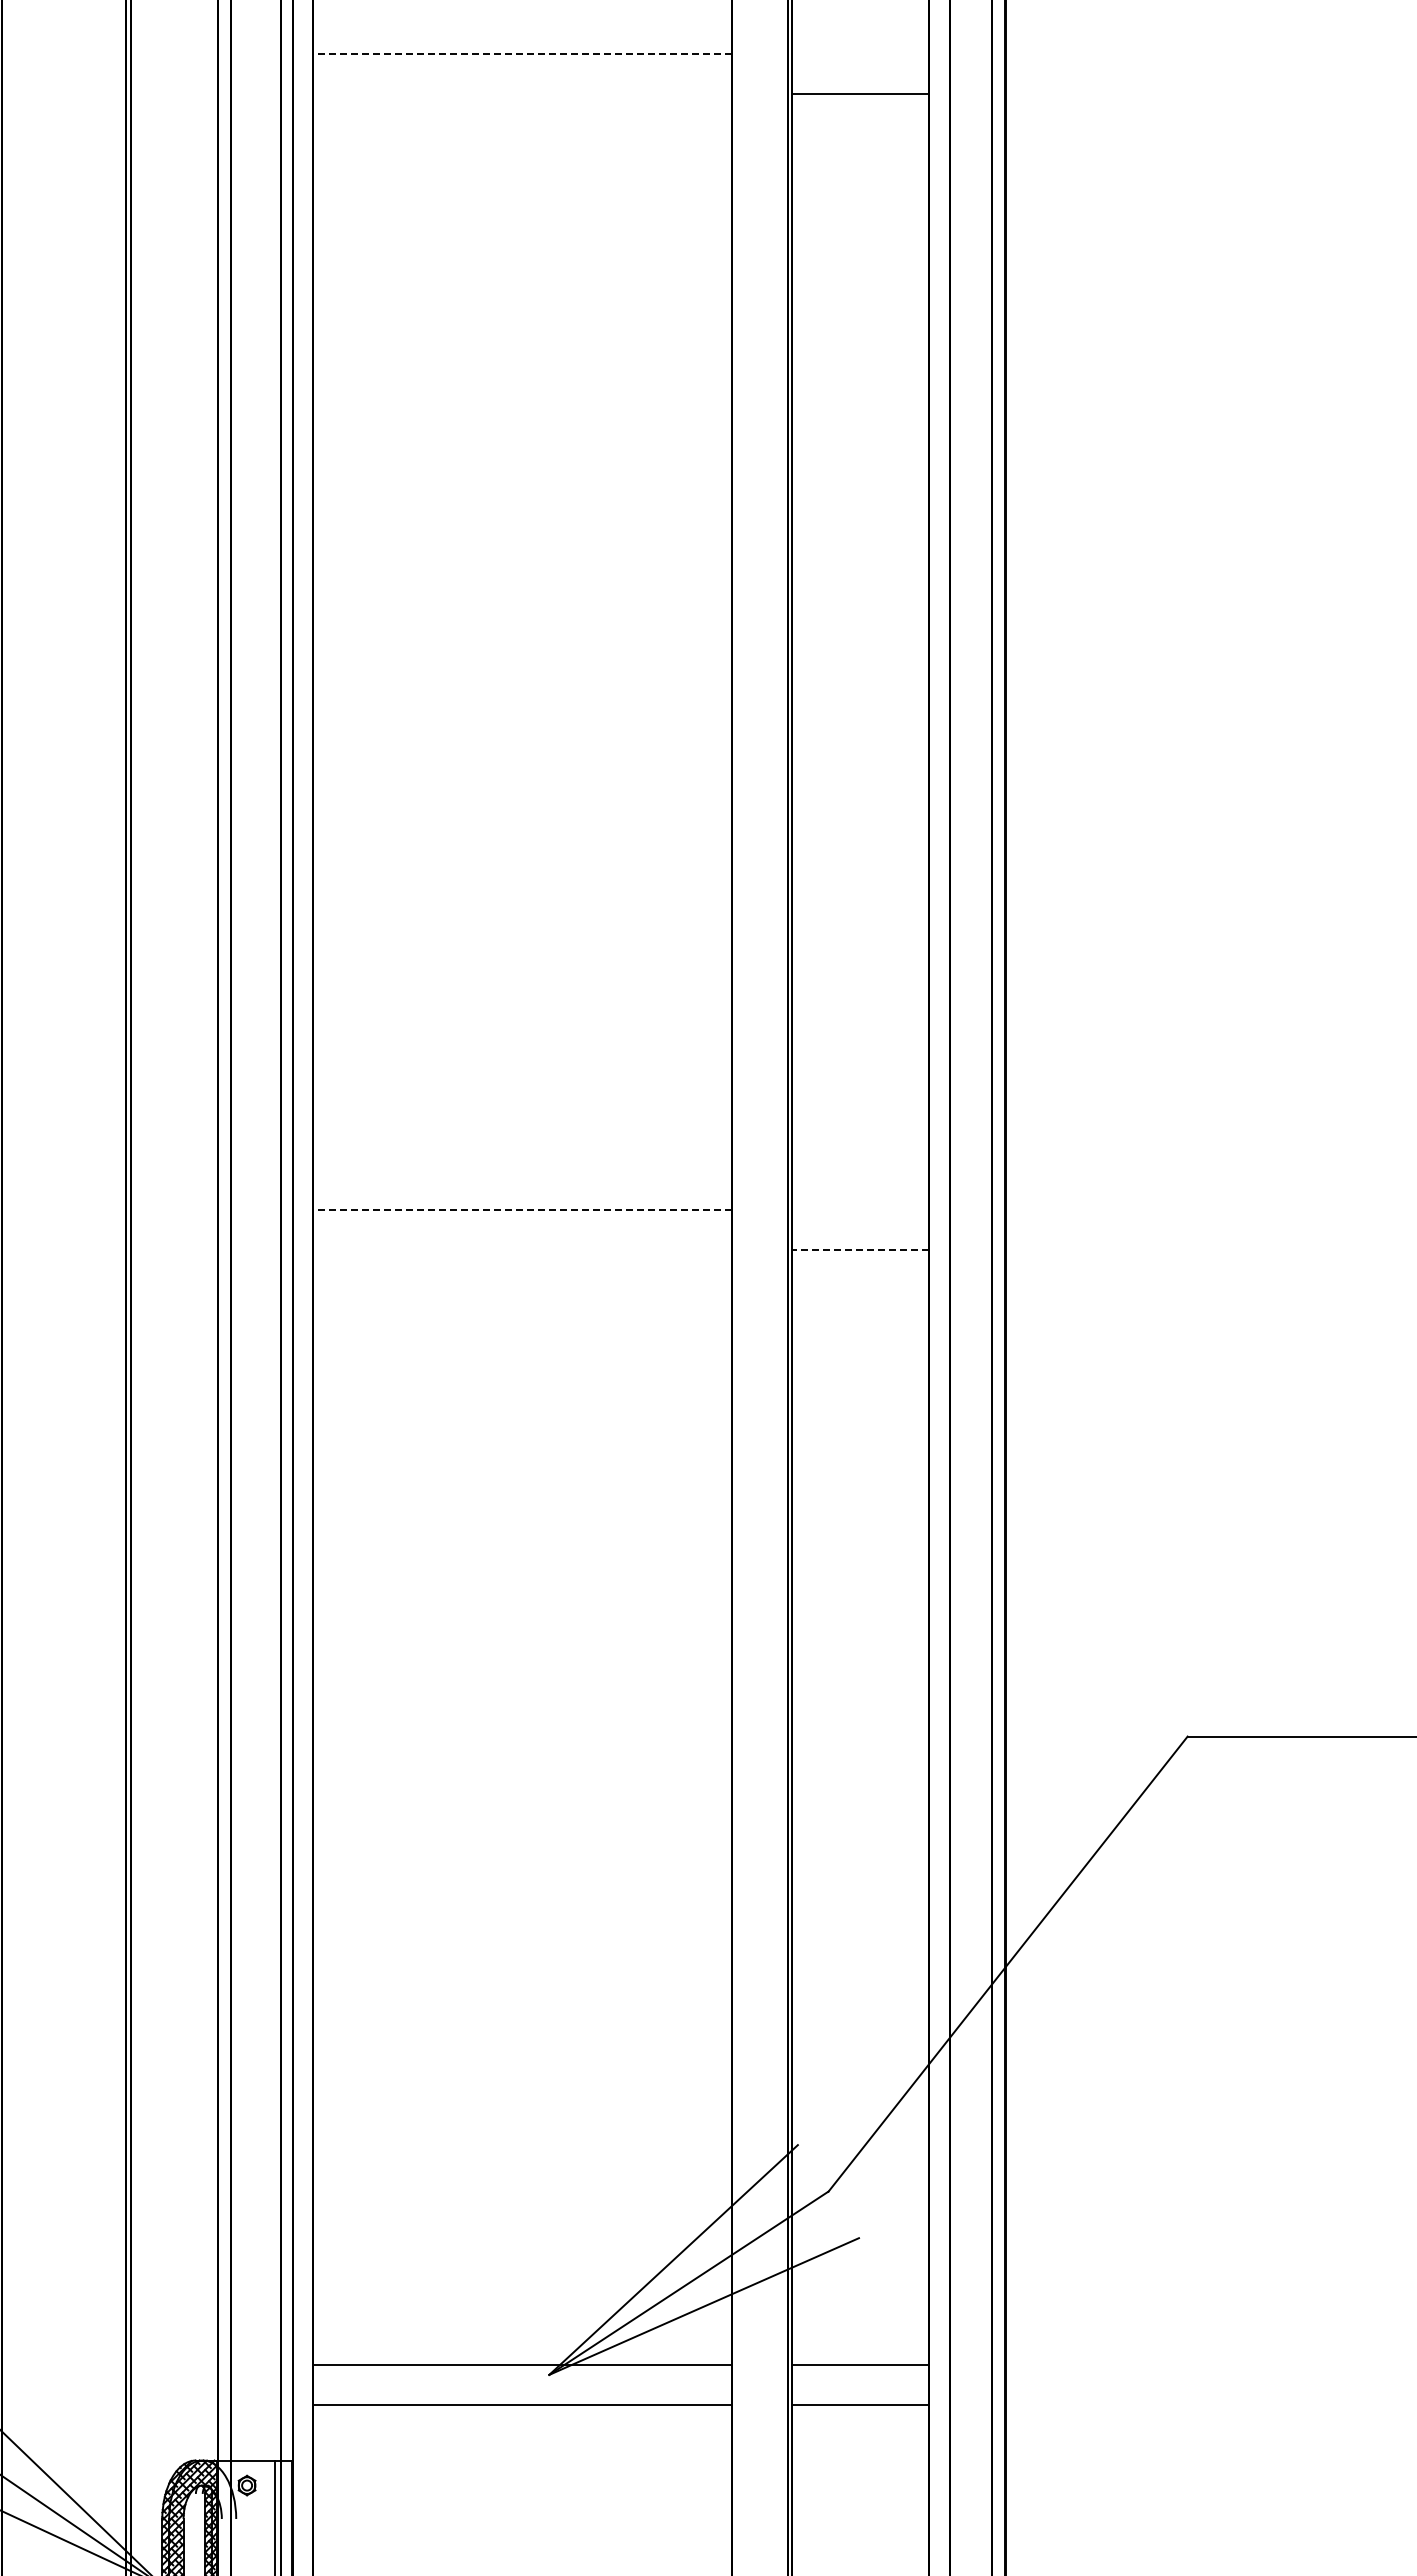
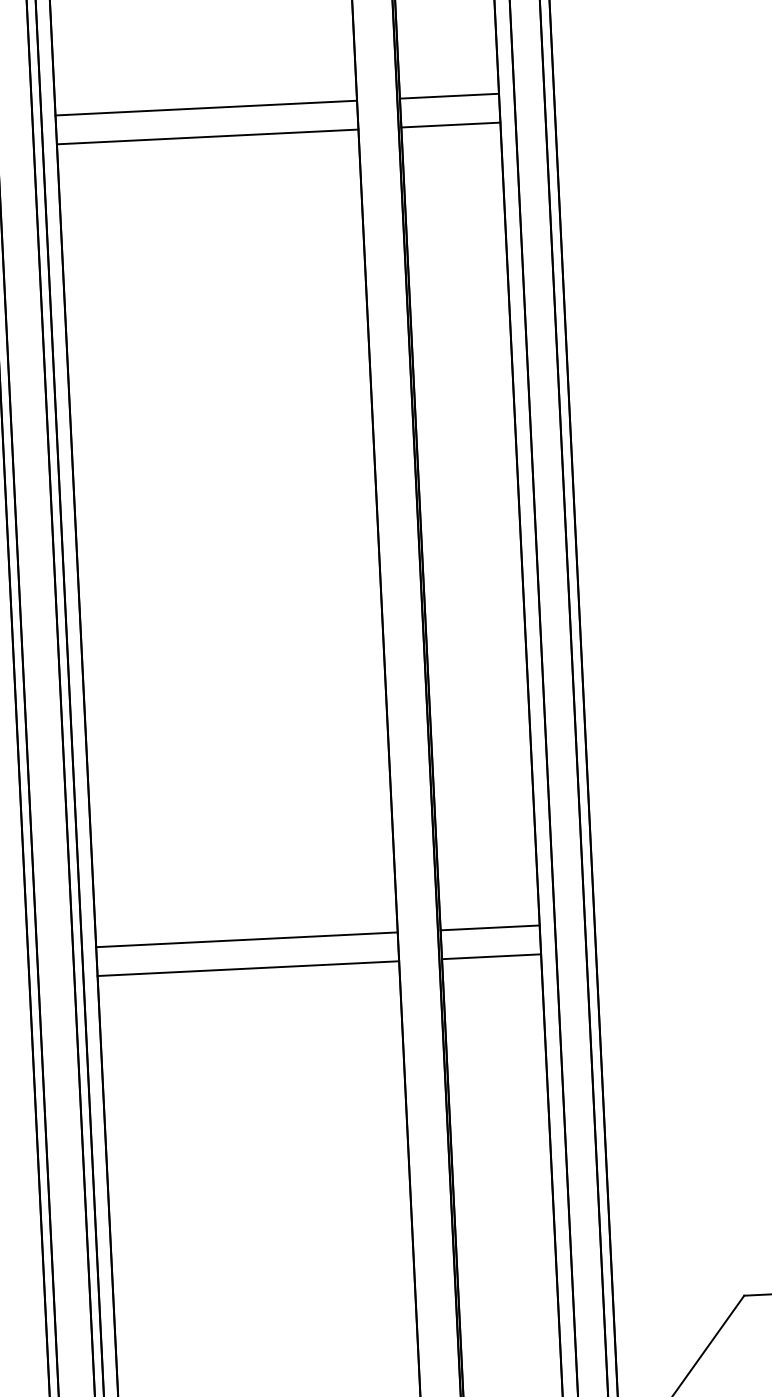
line: (522, 54) -> (206, 108), dashed -> solid
line: (860, 54) -> (449, 96), added
line: (522, 94) -> (207, 137), added
line: (522, 1209) -> (246, 939), dashed -> solid
line: (860, 1209) -> (490, 927), added
line: (522, 1249) -> (248, 968), added
line: (860, 1249) -> (491, 956), dashed -> solid

